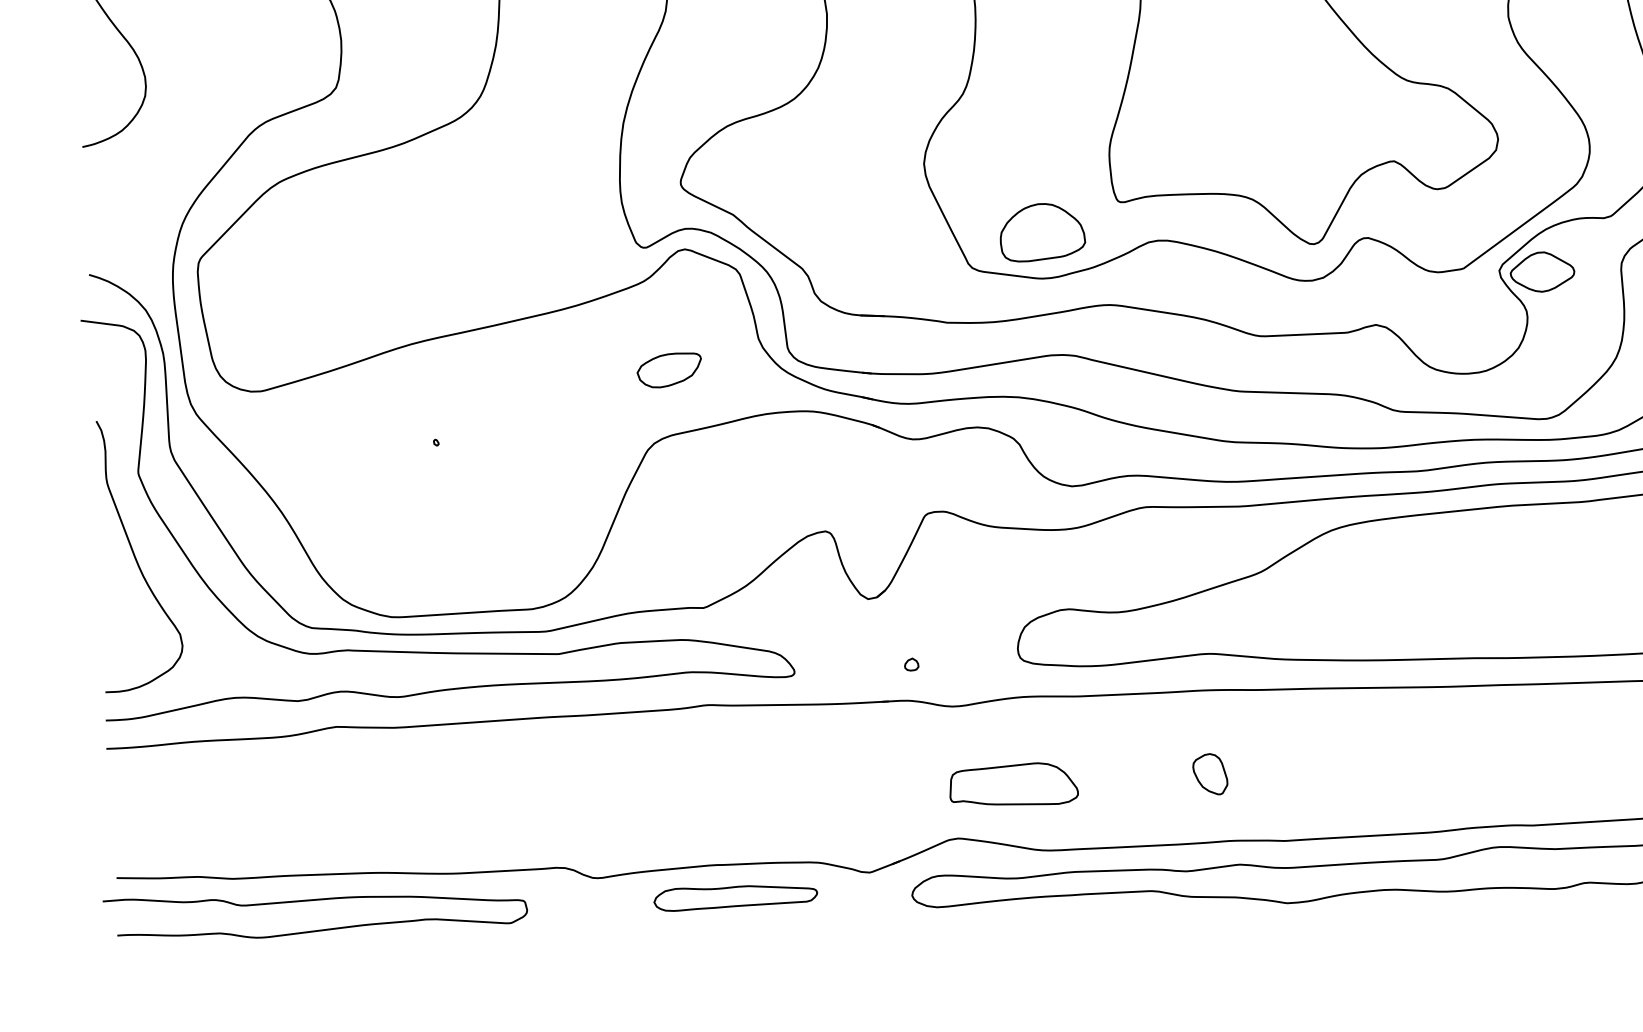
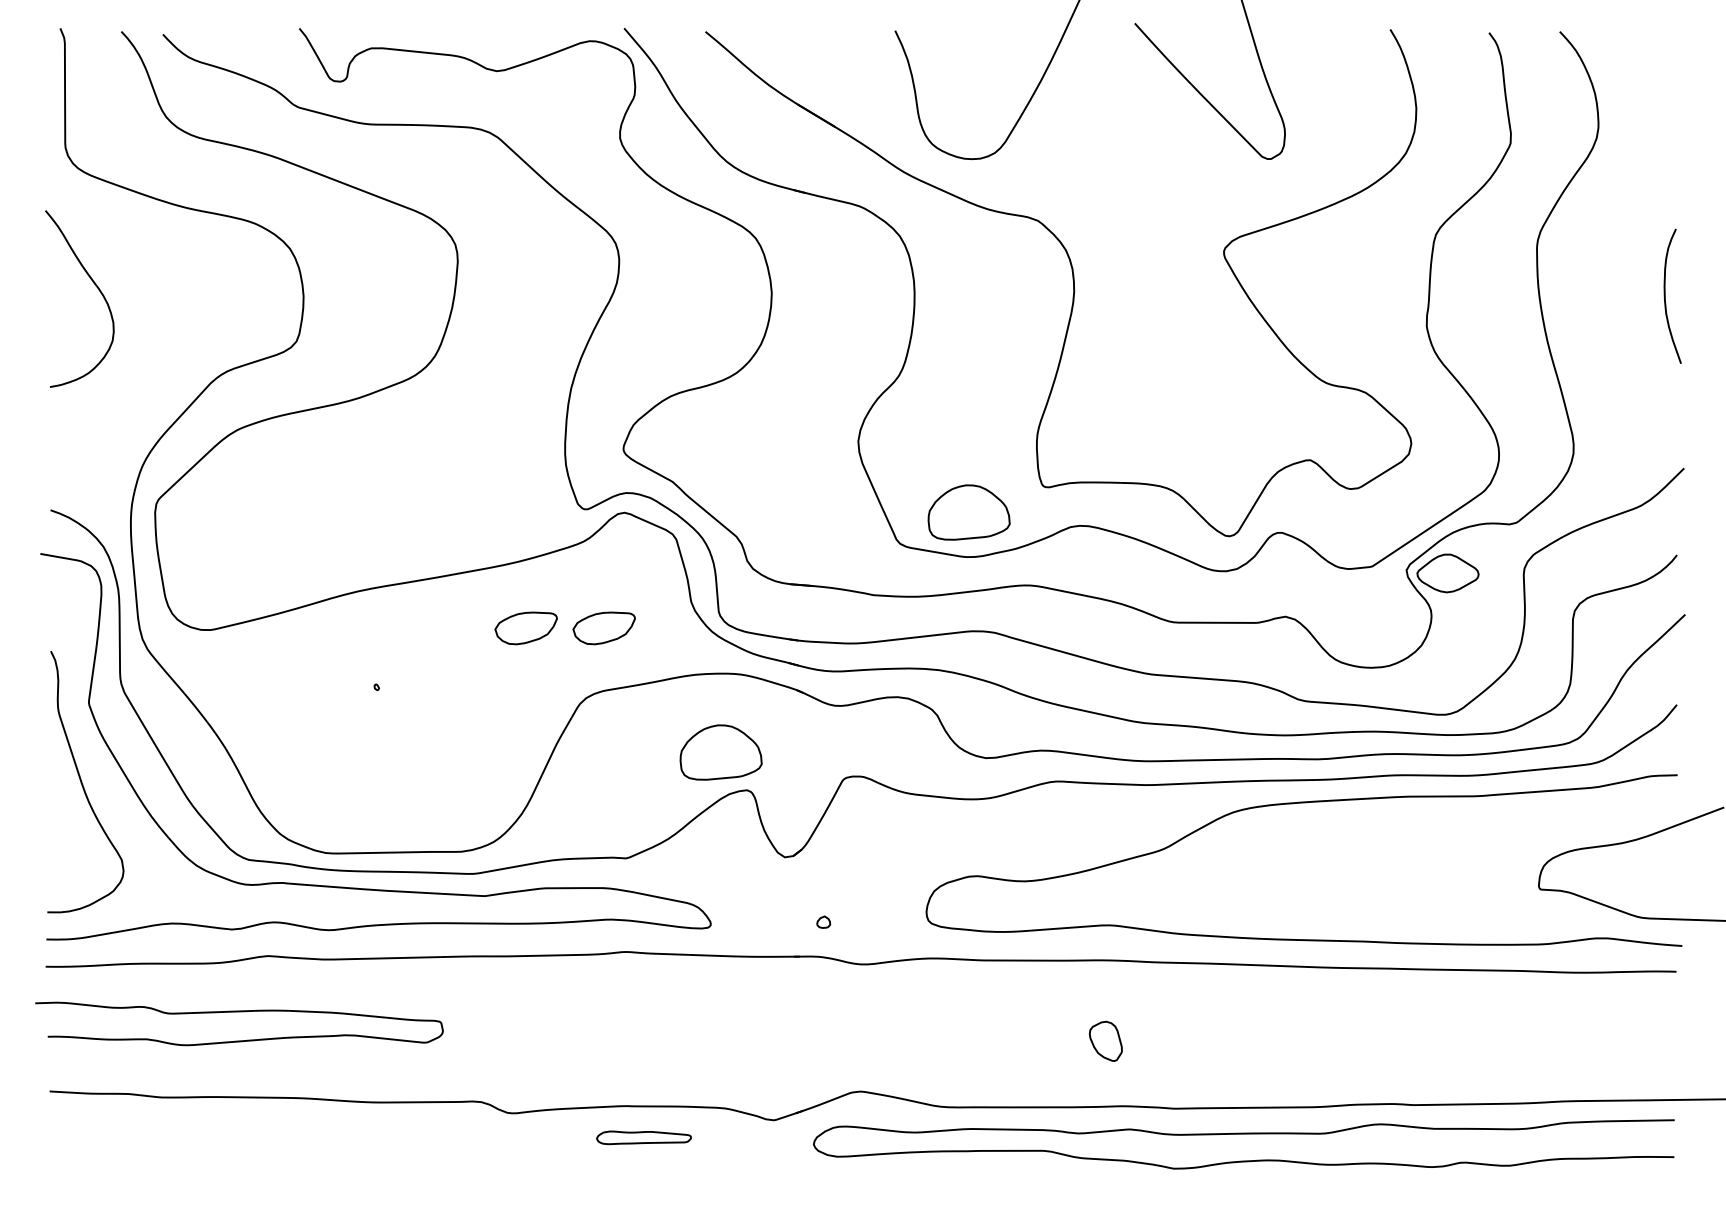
part: (587, 374) -> (525, 628), added
part: (796, 493) -> (720, 752), added
part: (1013, 784) -> (916, 1042), removed
part: (735, 896) -> (643, 1137), size x0.6
curve: (315, 901) -> (239, 1012), moved

